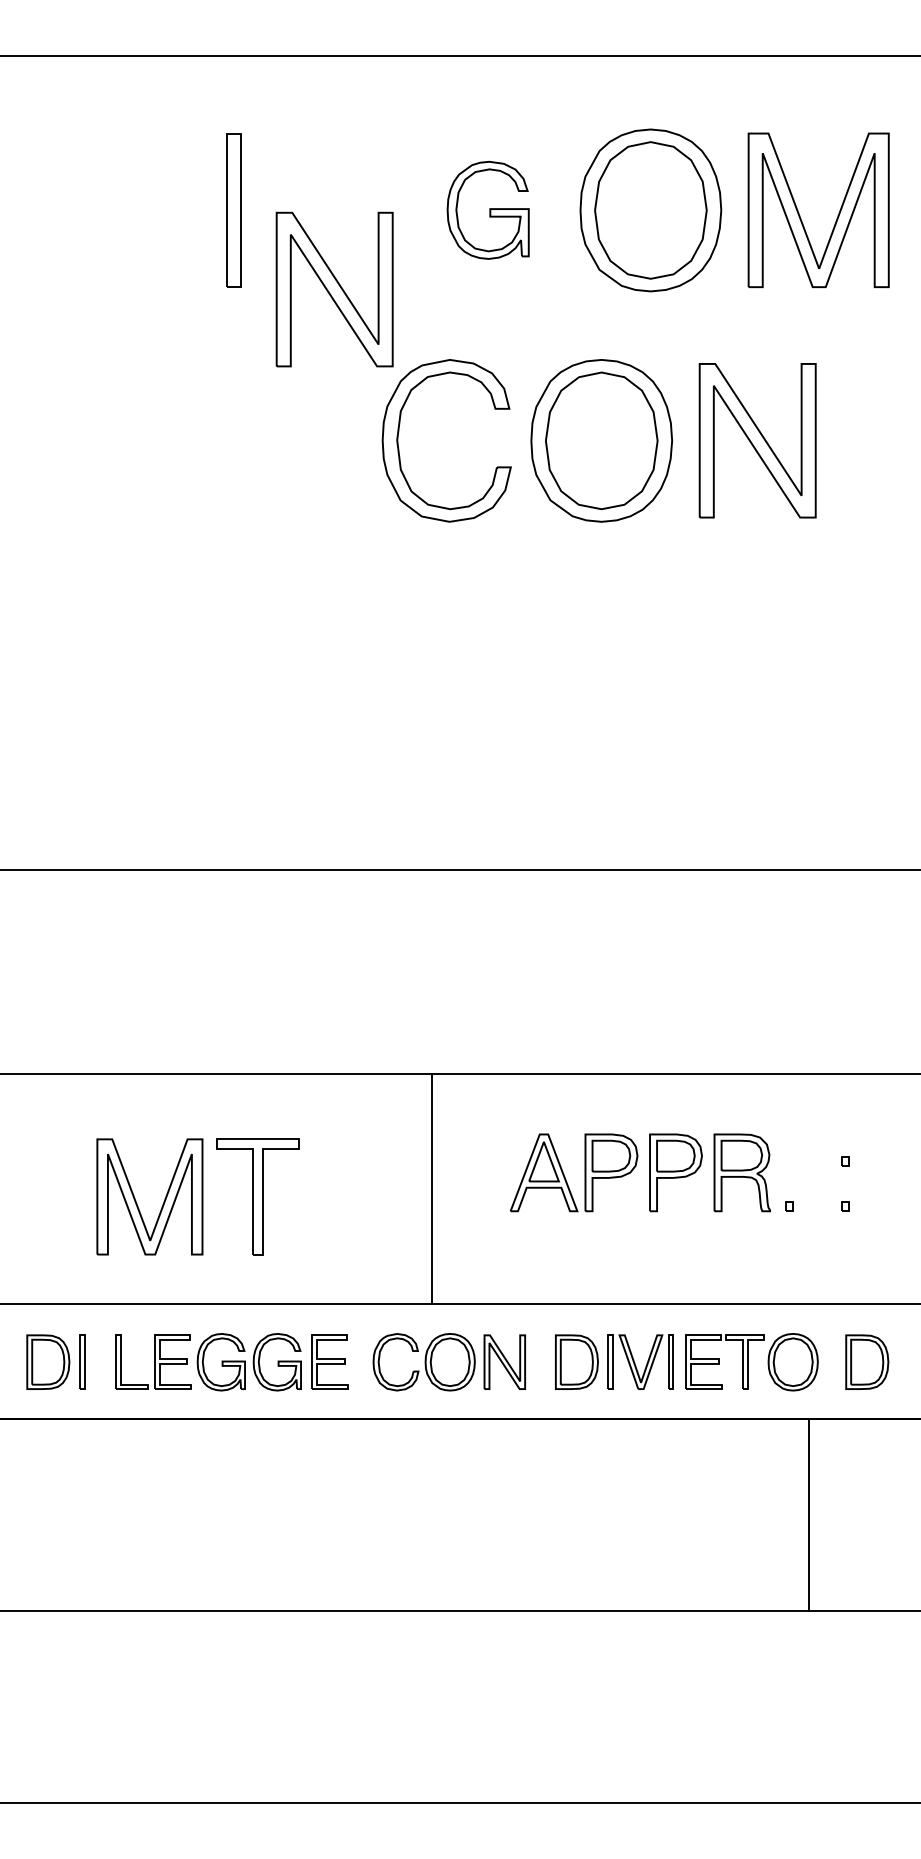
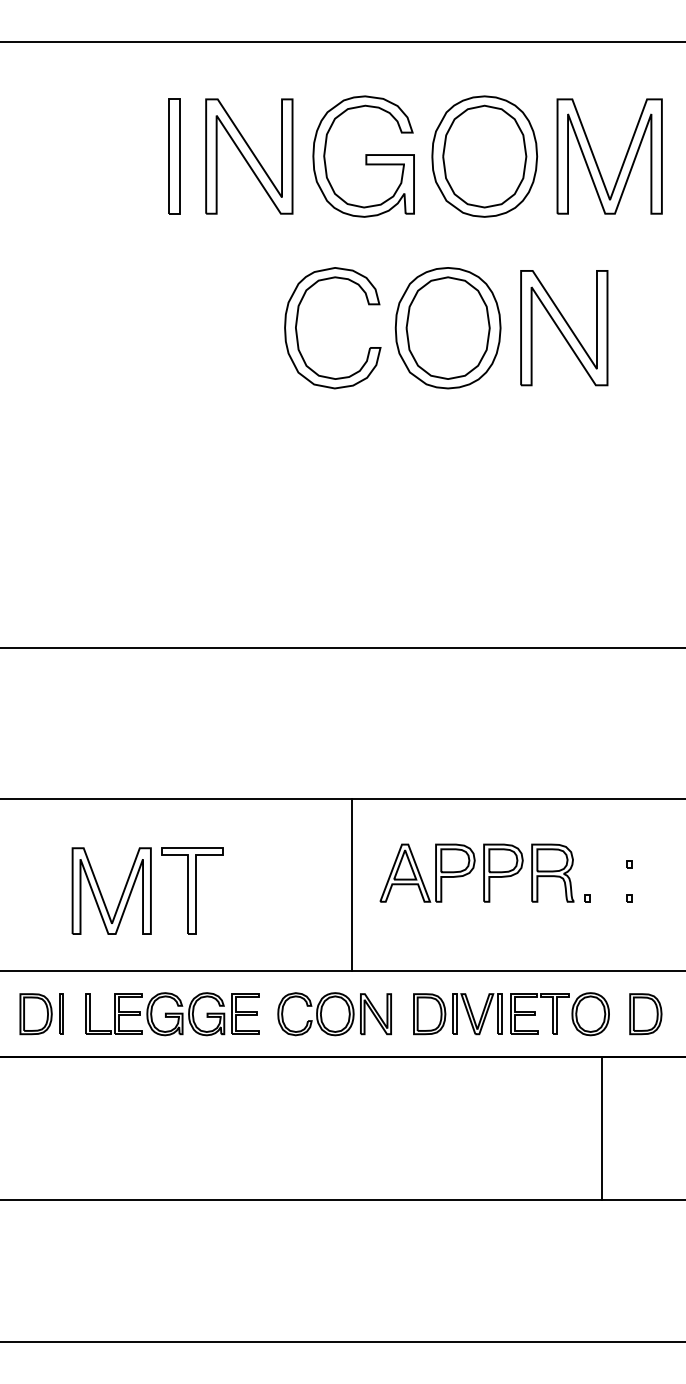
part: (488, 210) -> (363, 156), size x1.67
part: (334, 289) -> (249, 156), moved
line: (432, 1188) -> (352, 884), moved

